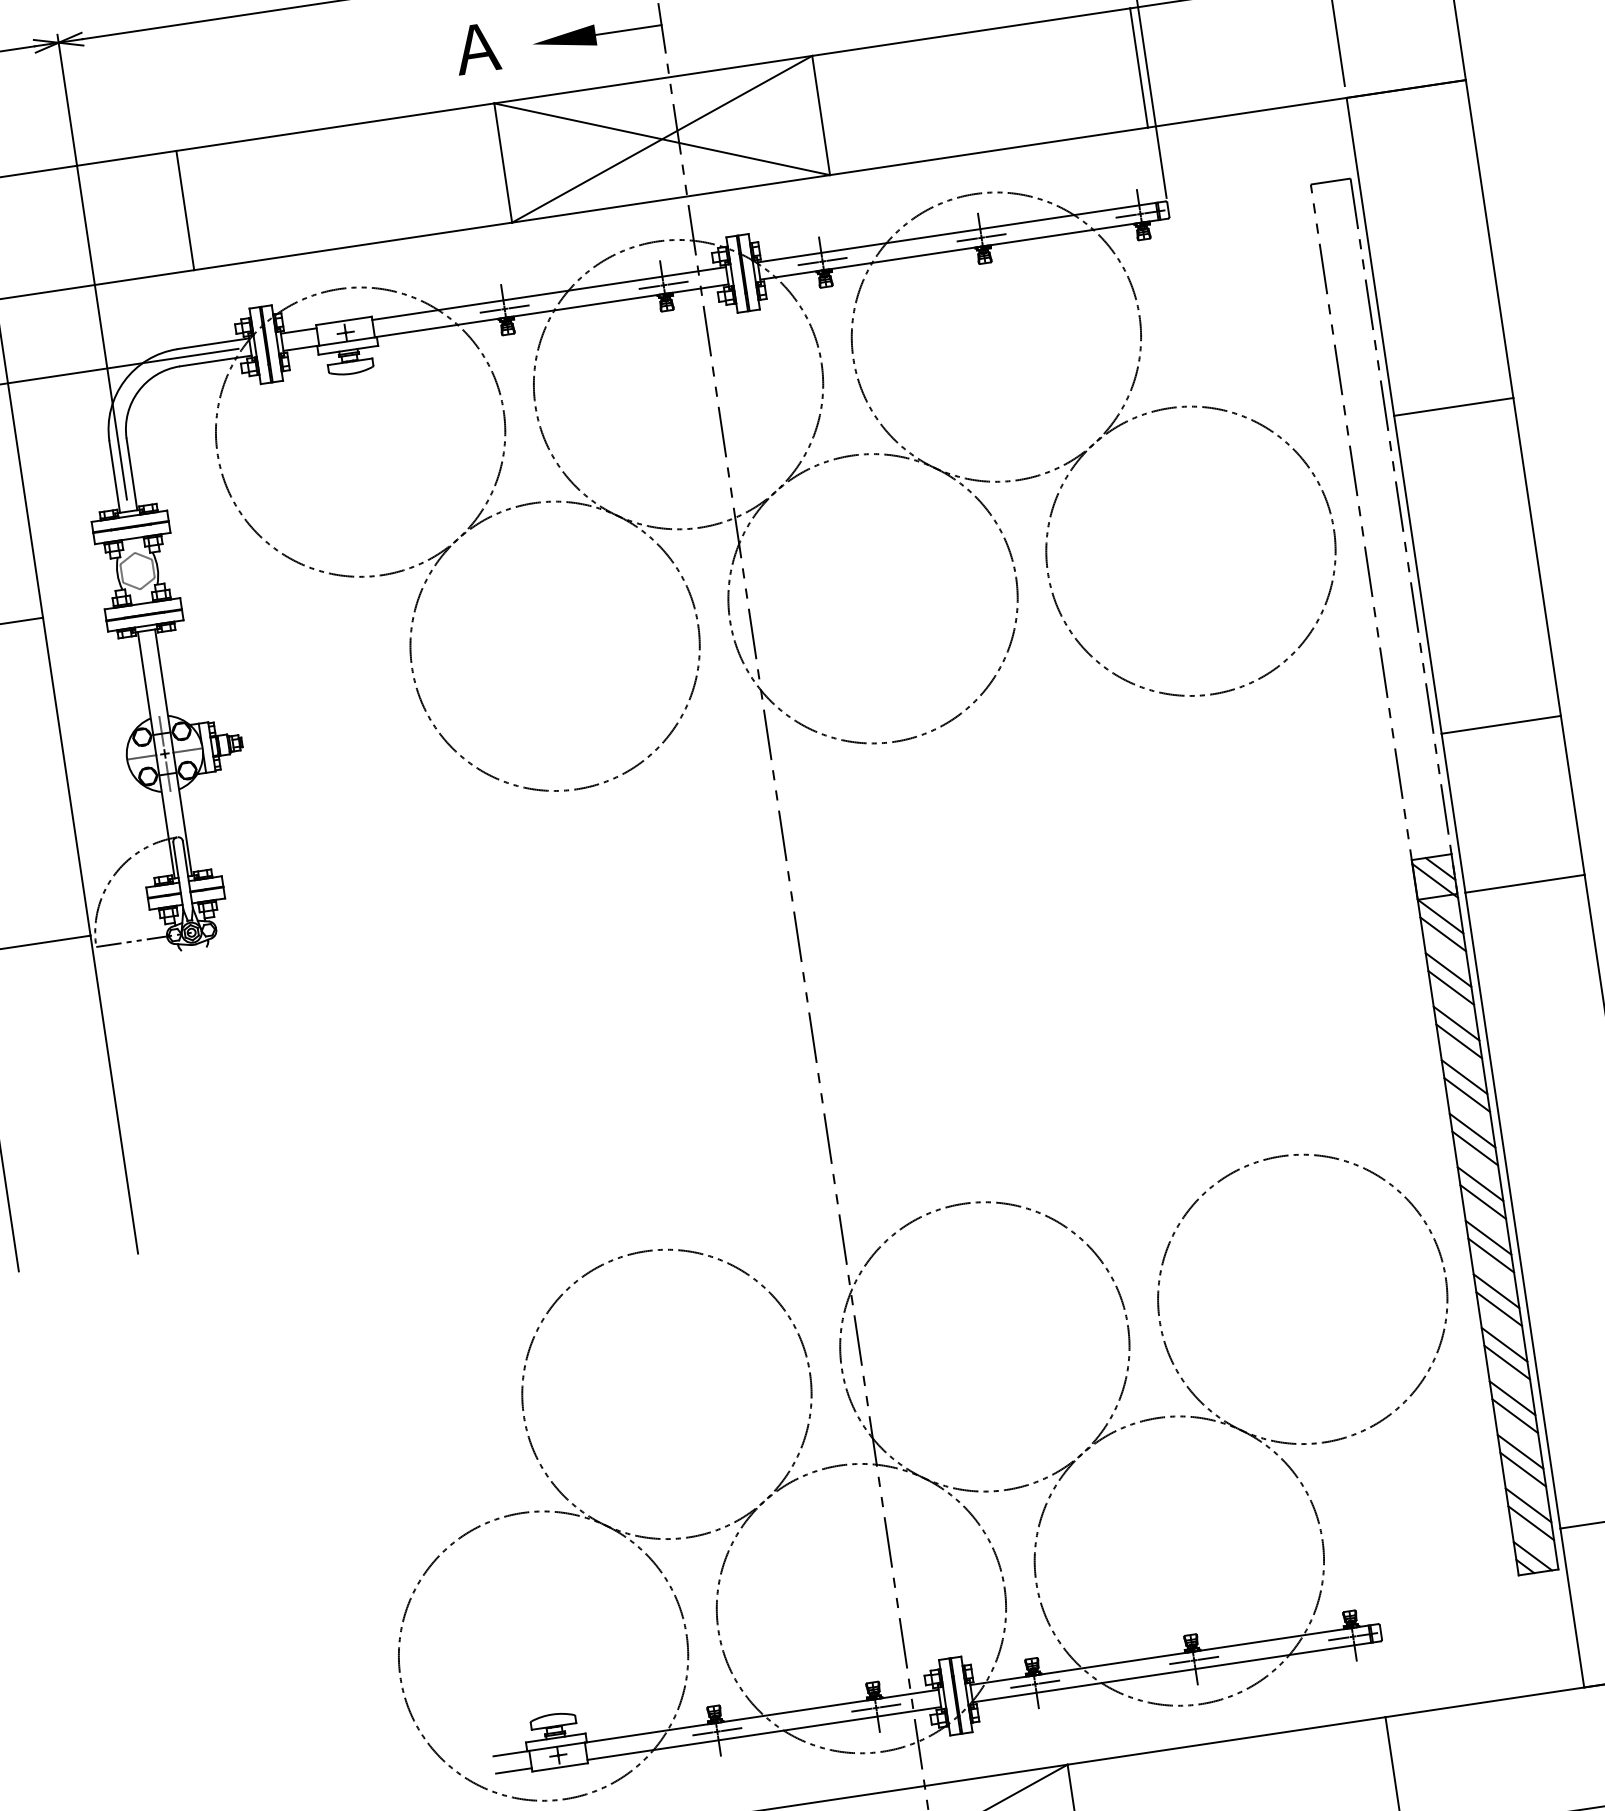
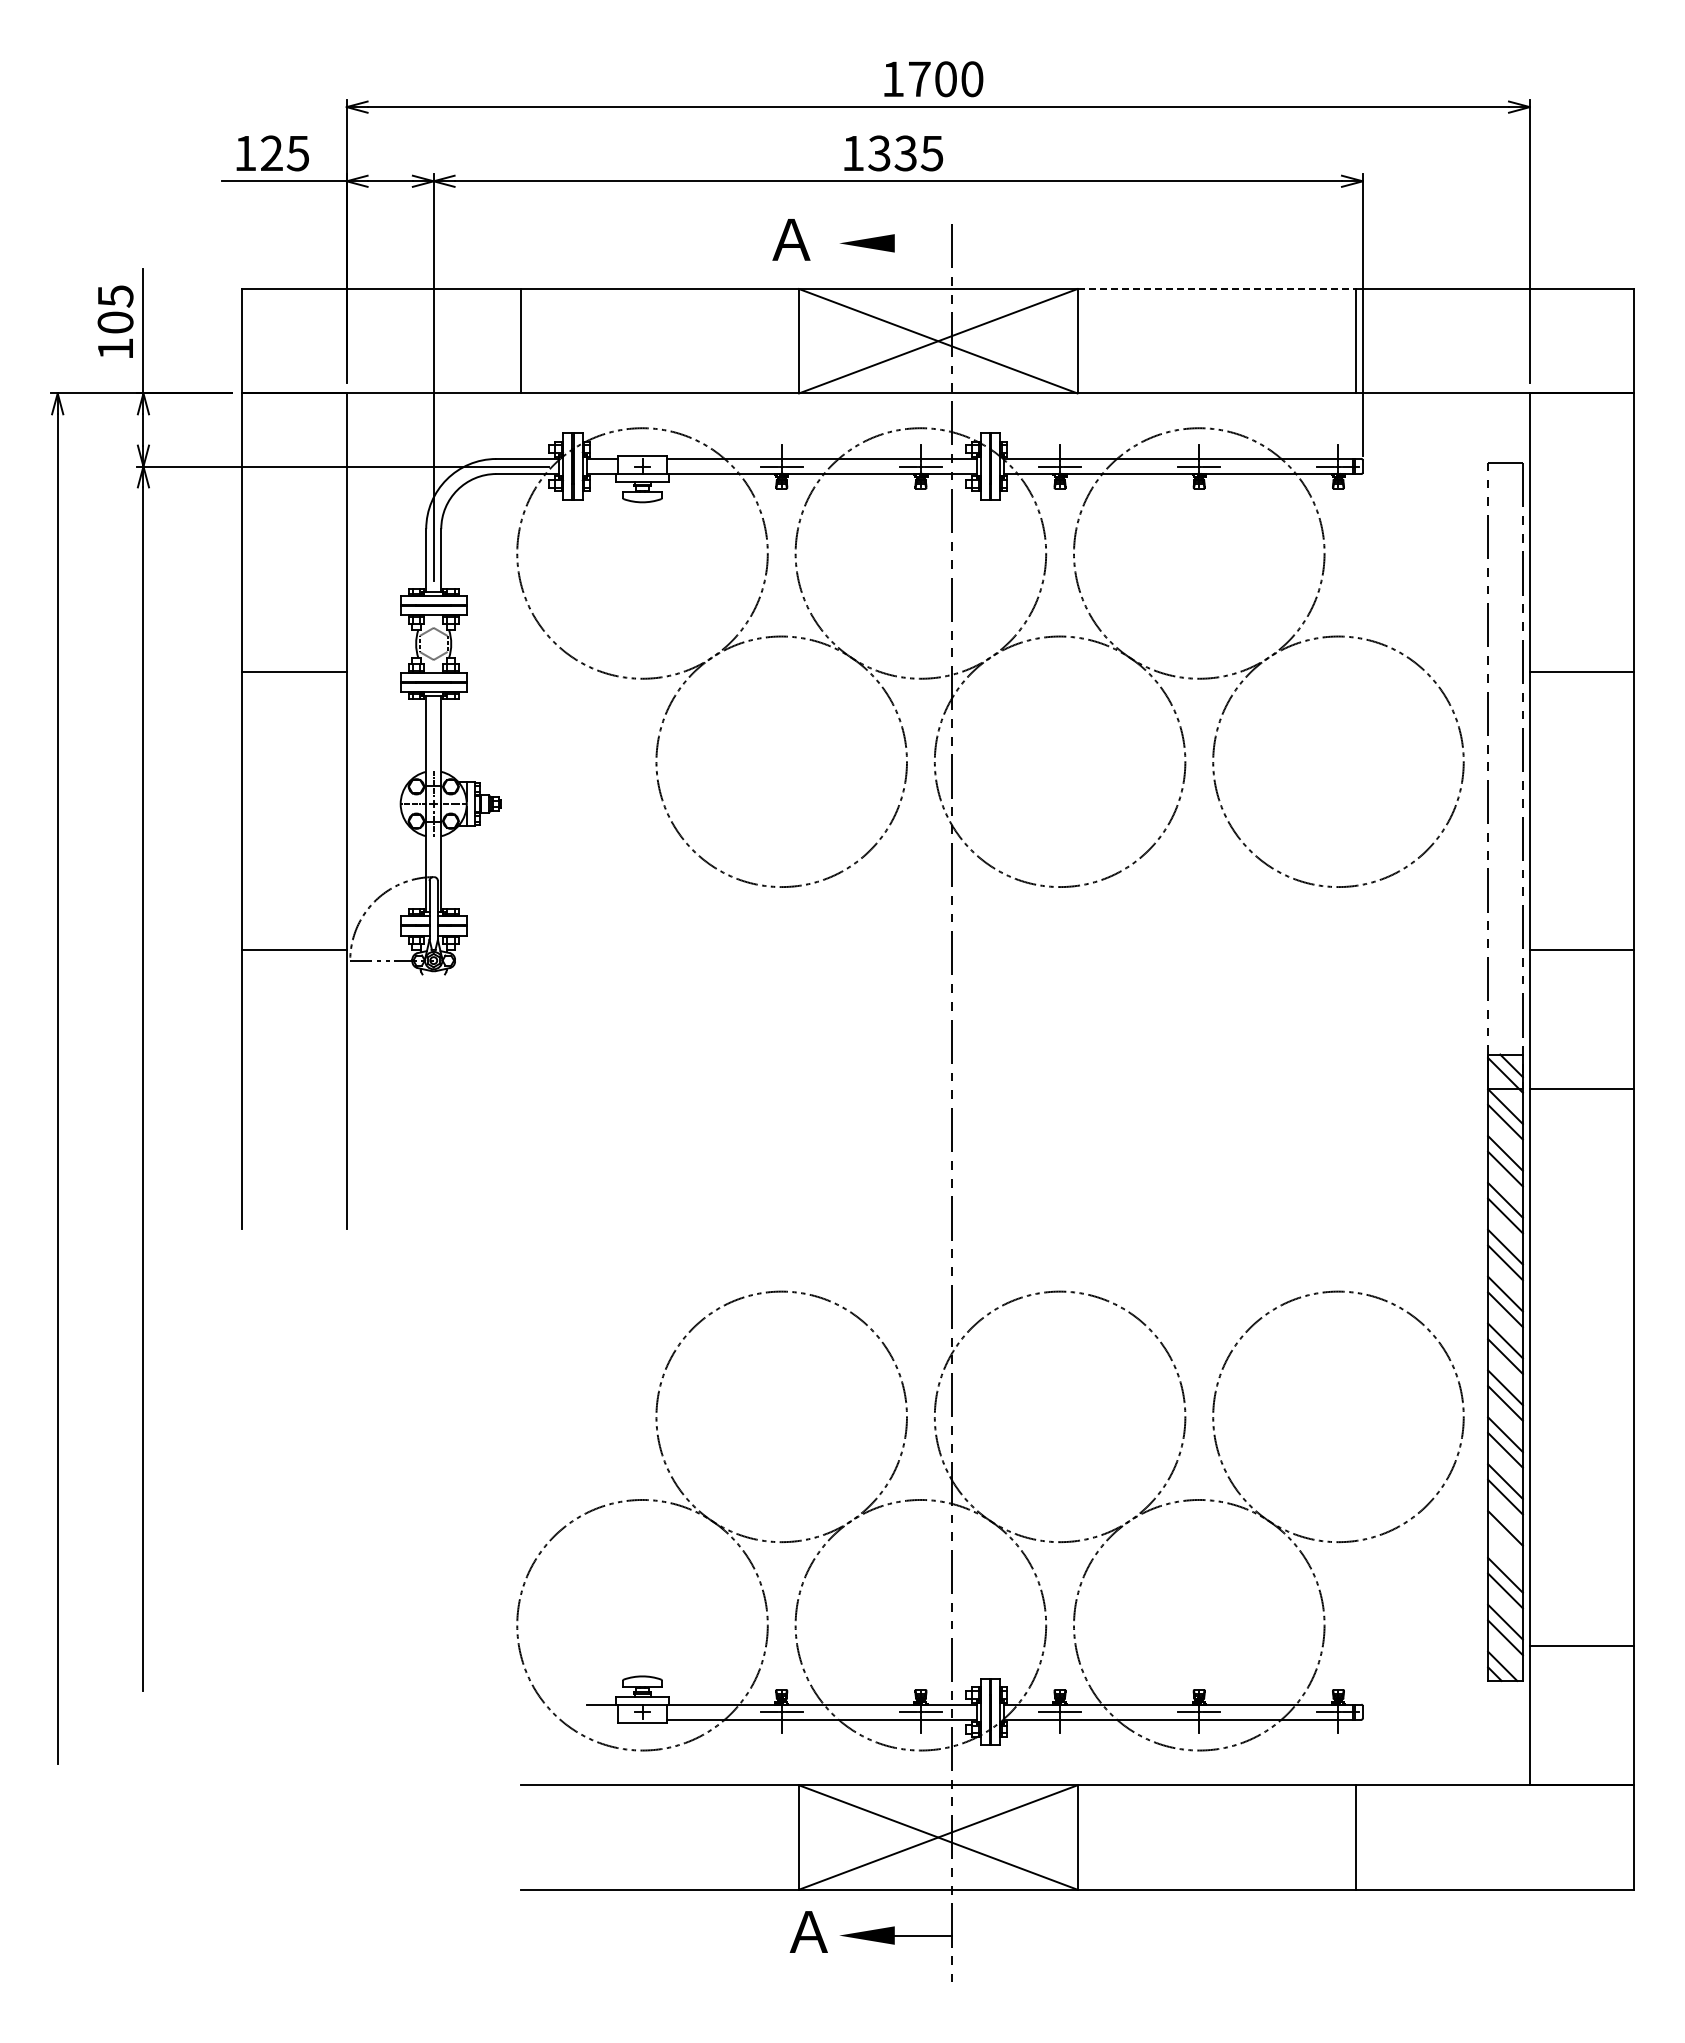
line: (628, 30) -> (923, 243), removed
line: (972, 32) -> (1217, 289), solid -> dashed
line: (1515, 1415) -> (1505, 1543), removed
line: (513, 1770) -> (602, 1719), removed

